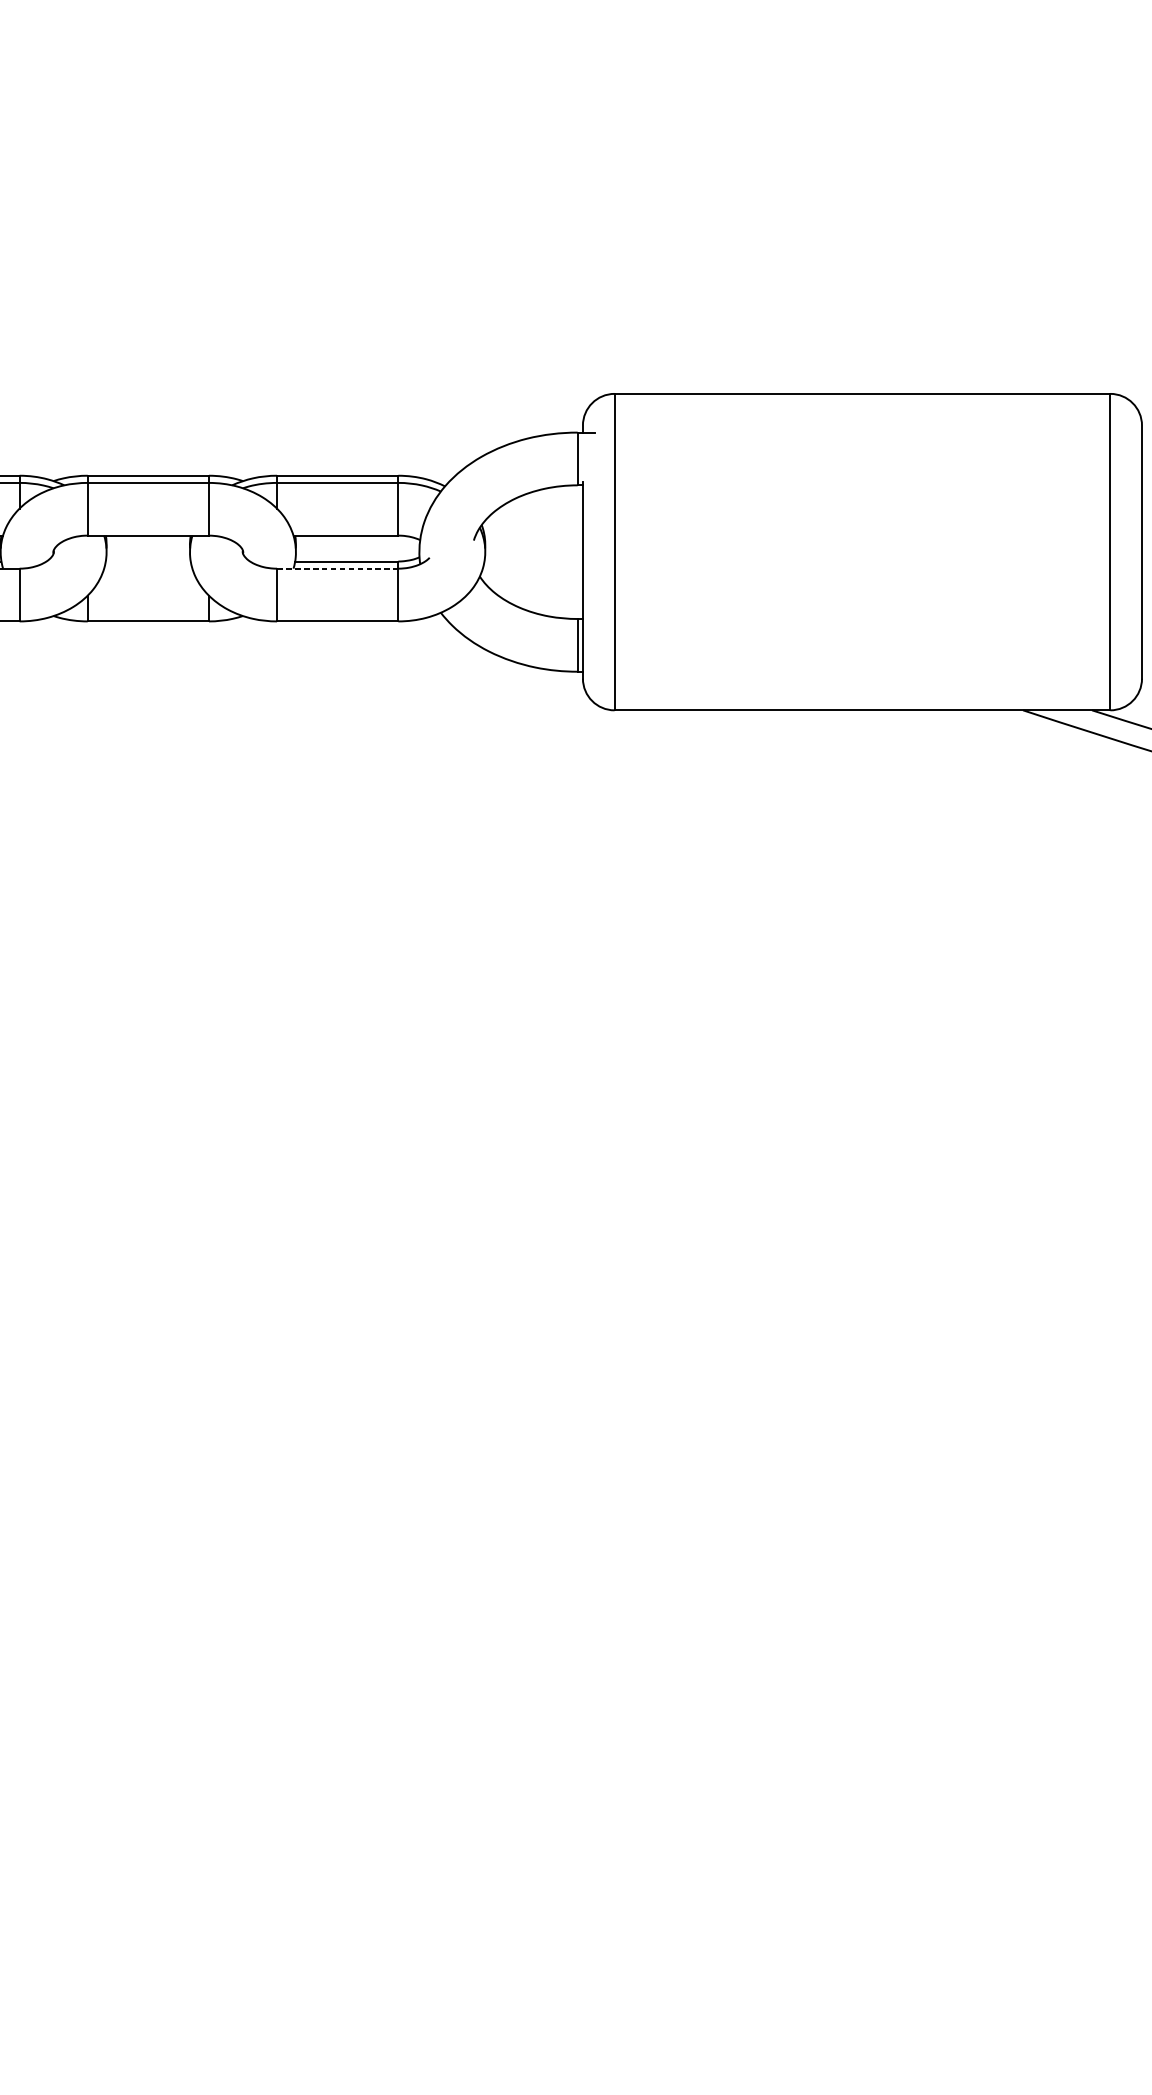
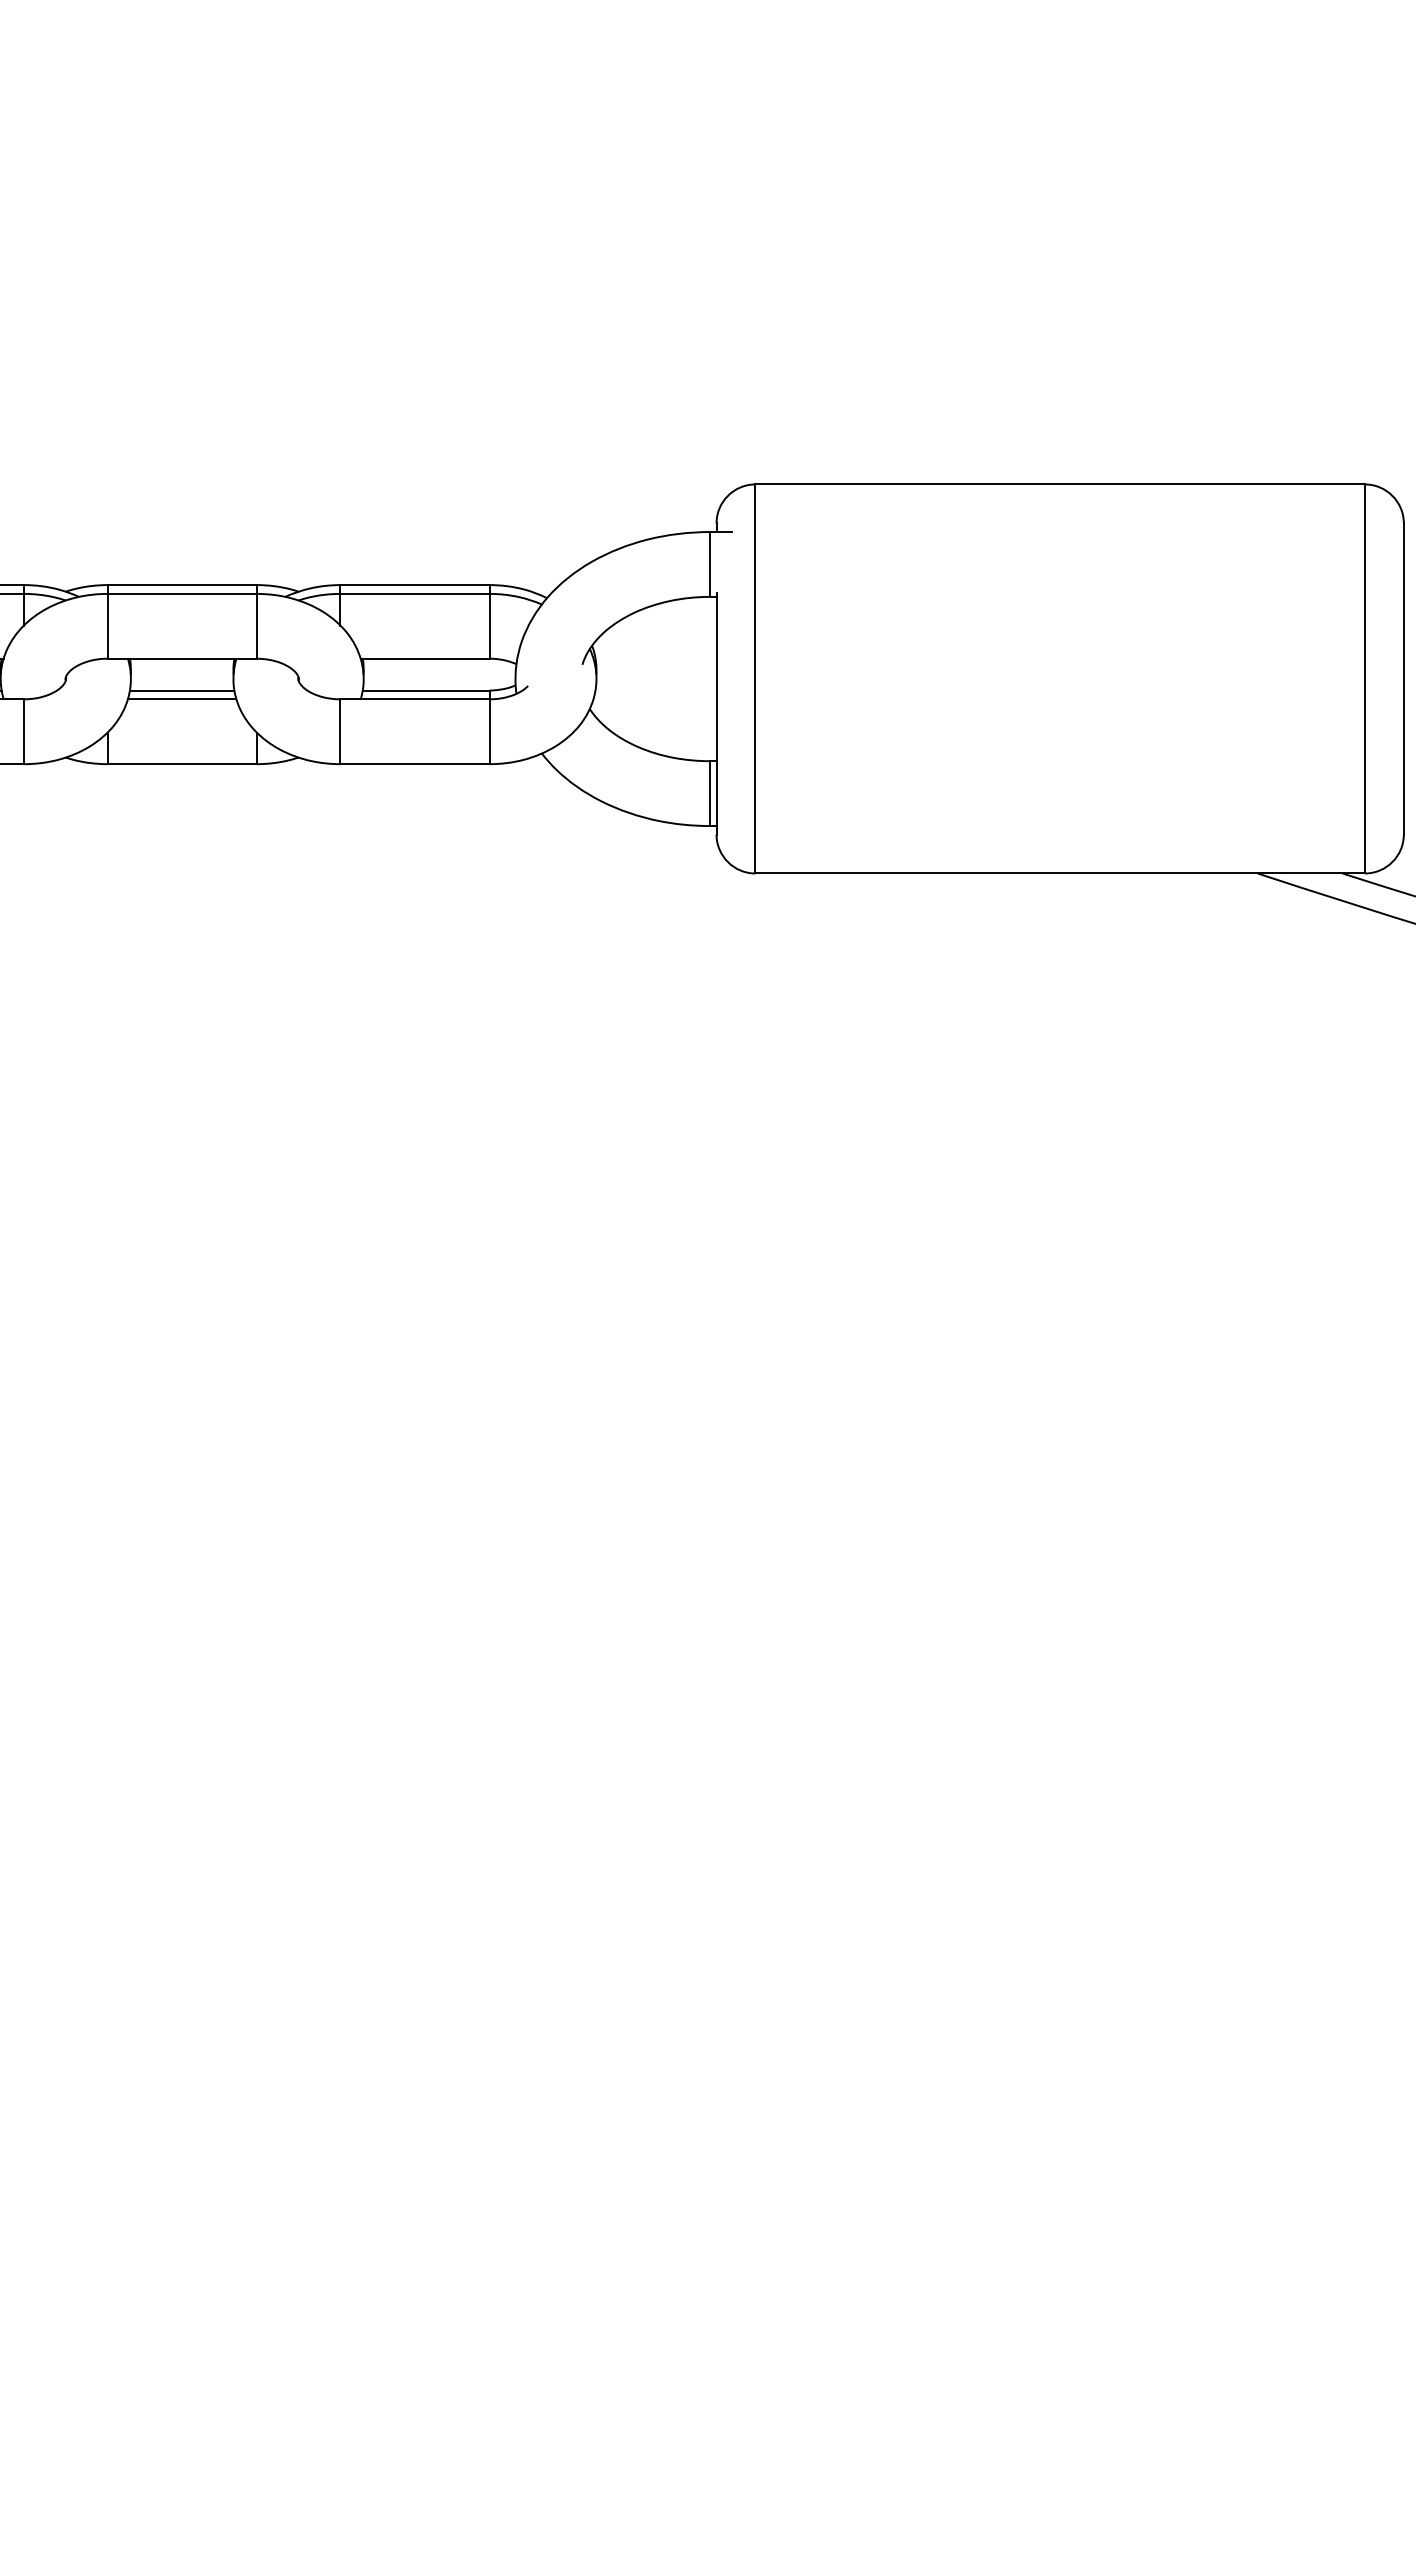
line: (148, 561) -> (182, 690), added
line: (147, 568) -> (181, 699), added
line: (338, 568) -> (415, 699), dashed -> solid

